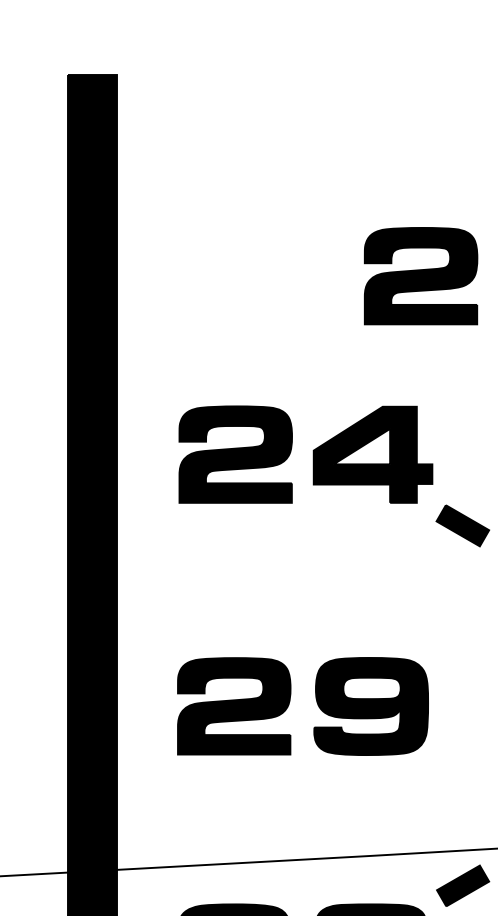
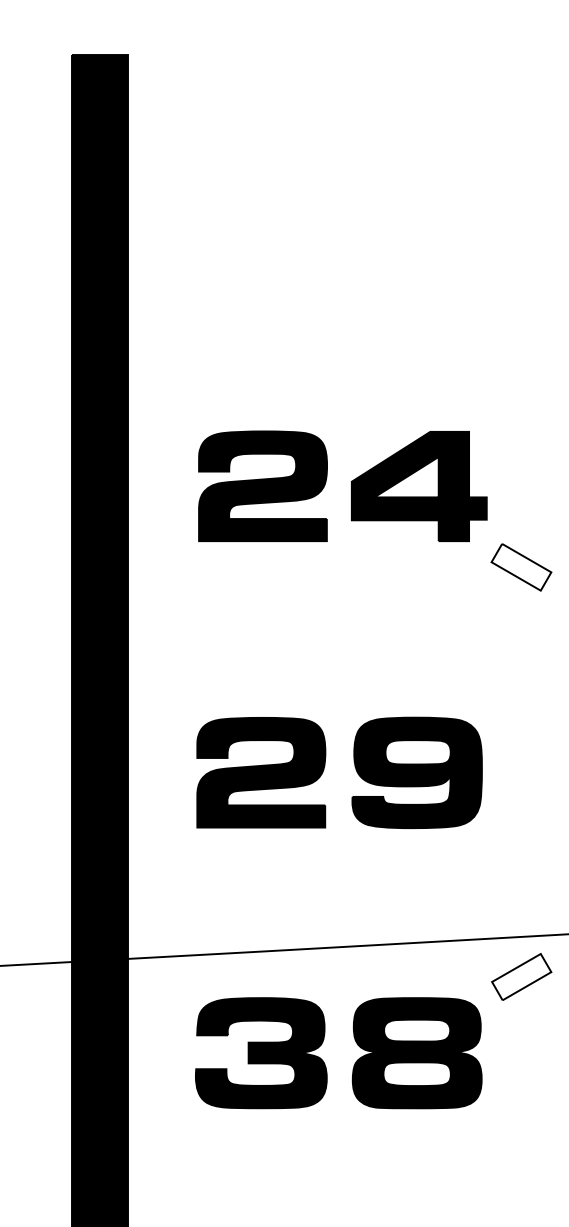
part: (420, 275) -> (473, 282), removed
fill: (462, 525) -> (521, 566), removed
fill: (462, 885) -> (521, 976), removed

